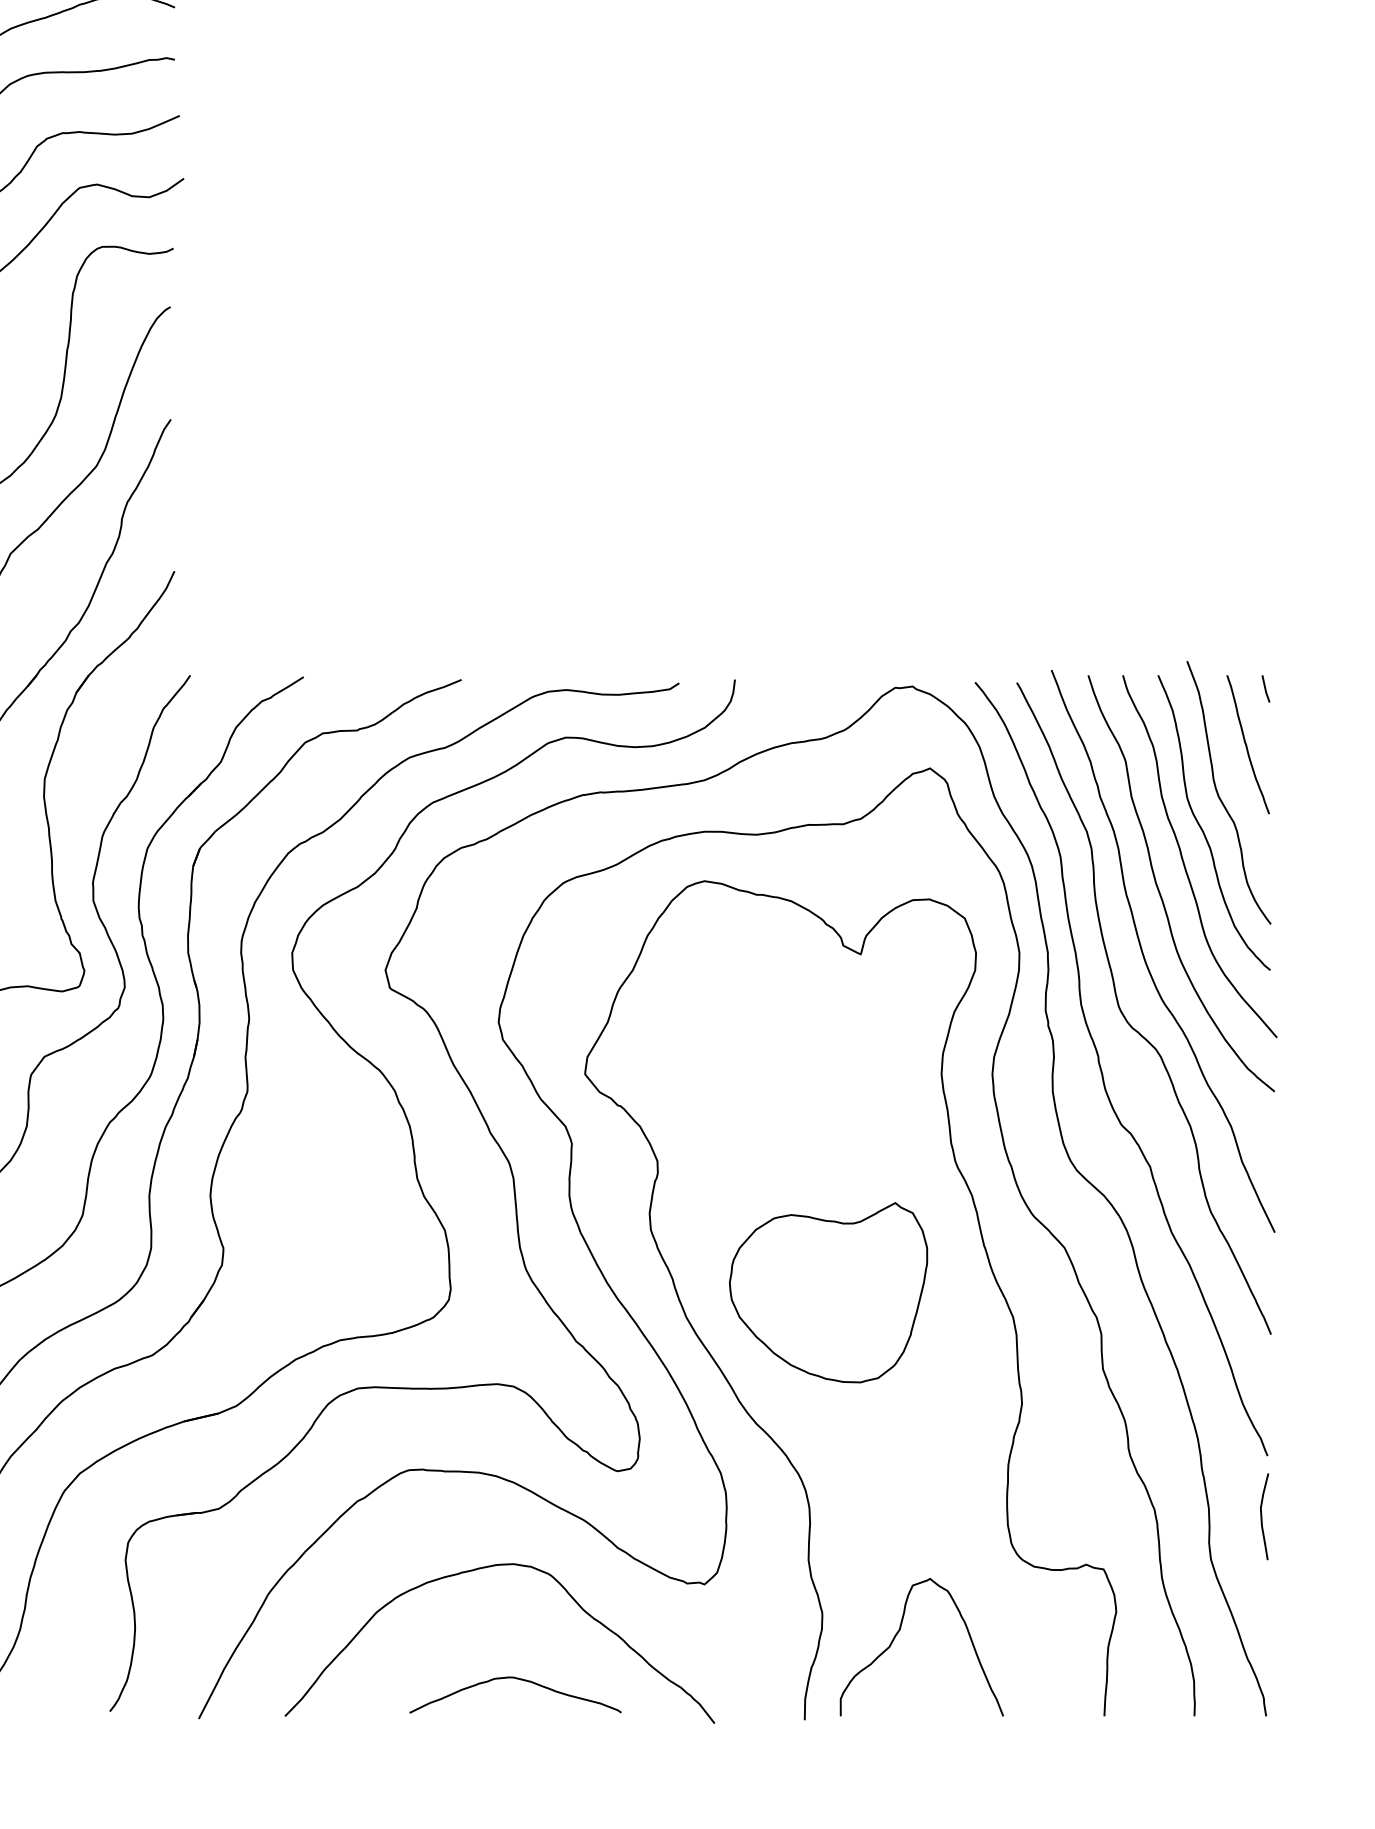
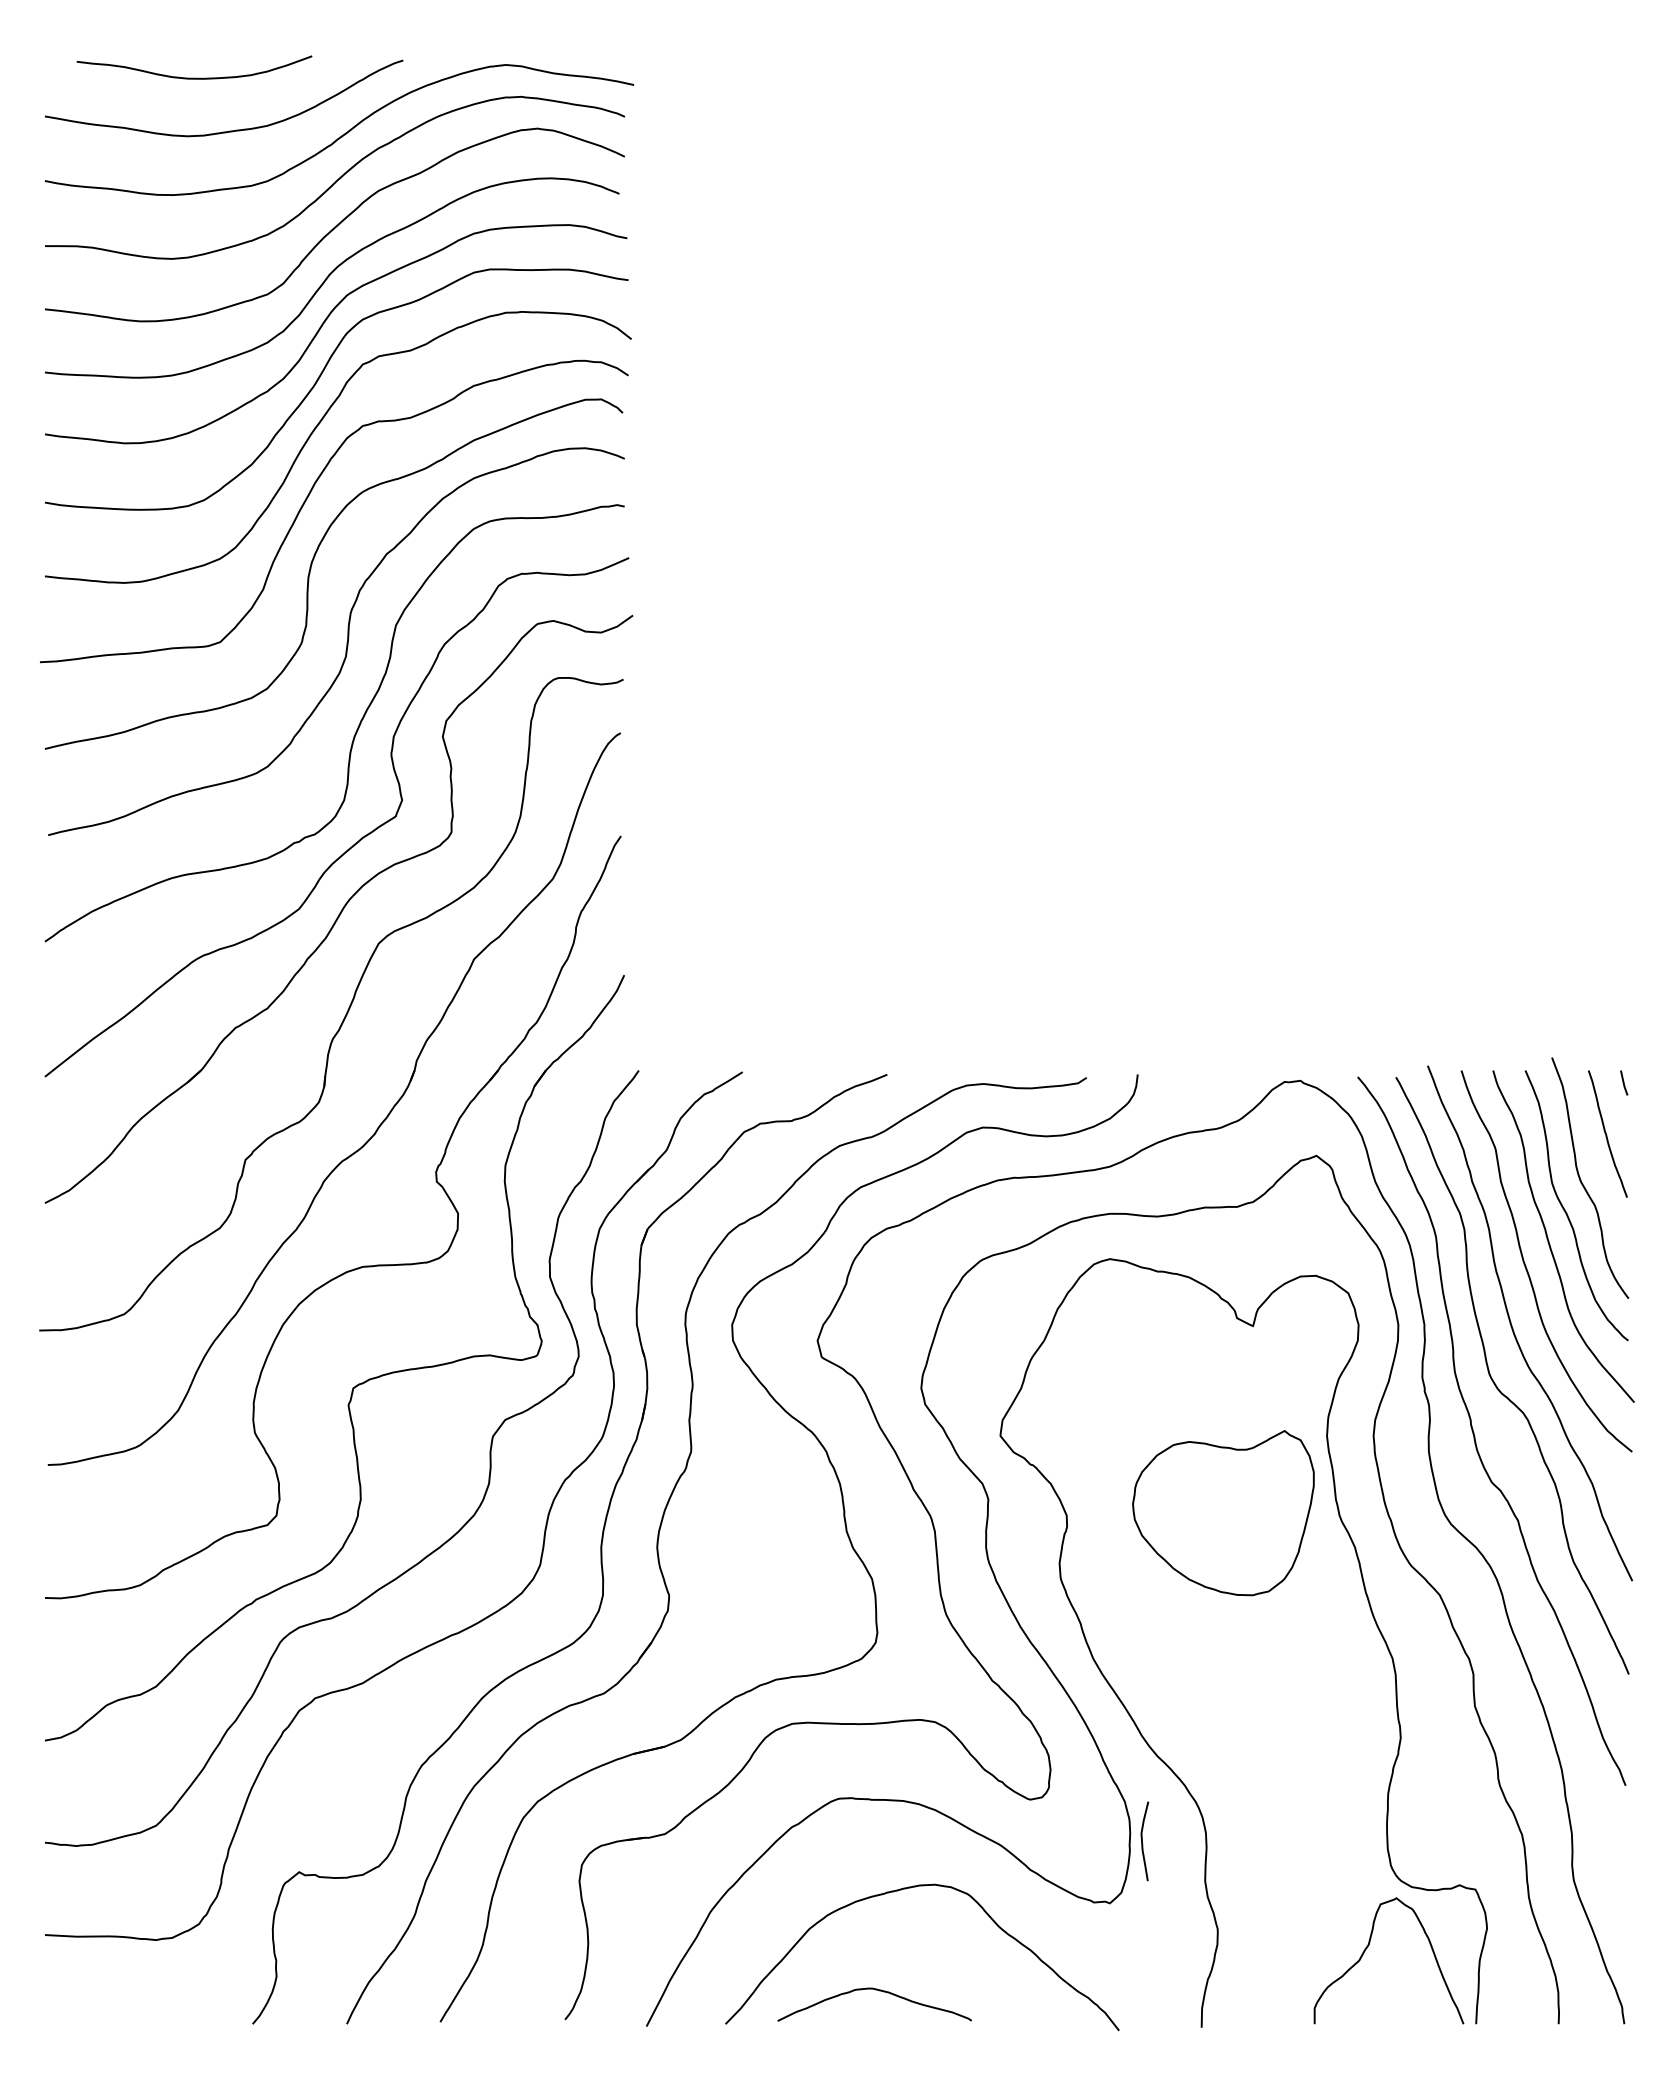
part: (828, 1293) -> (1223, 1513), moved
curve: (1261, 1516) -> (1142, 1841), moved
curve: (898, 1633) -> (1367, 1948), moved
curve: (520, 1680) -> (879, 1991), moved

